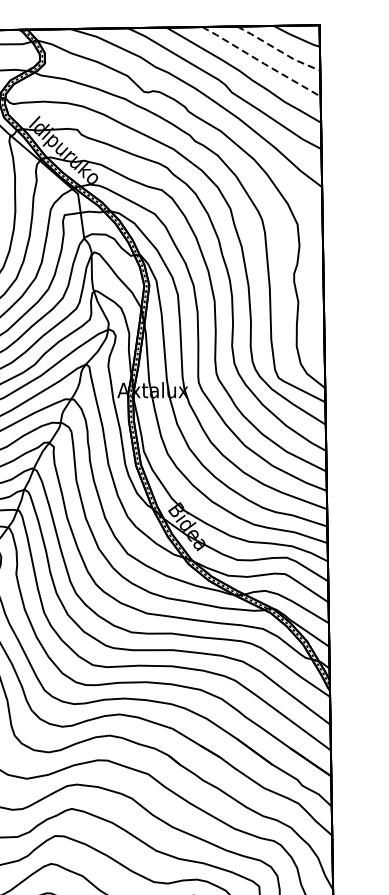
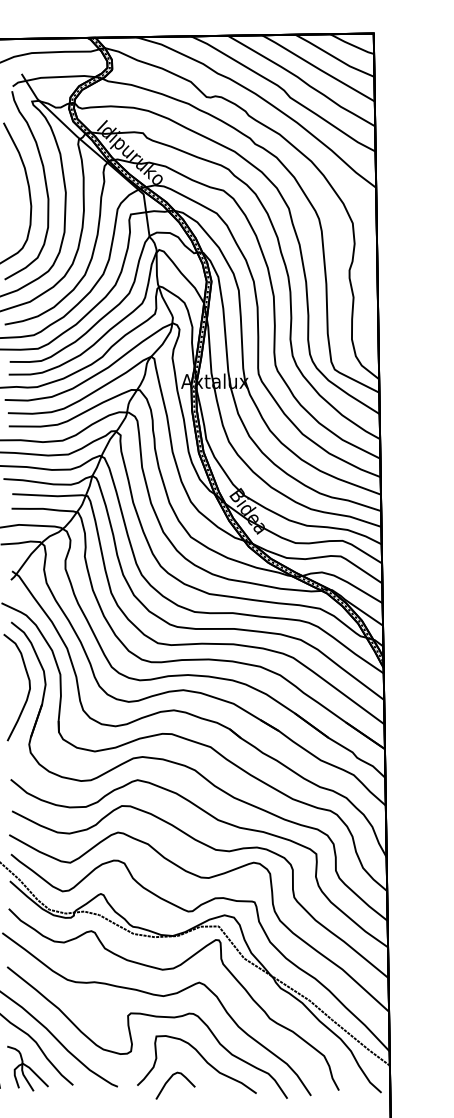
line: (278, 50) -> (334, 57), dashed -> solid
line: (261, 61) -> (318, 68), dashed -> solid

